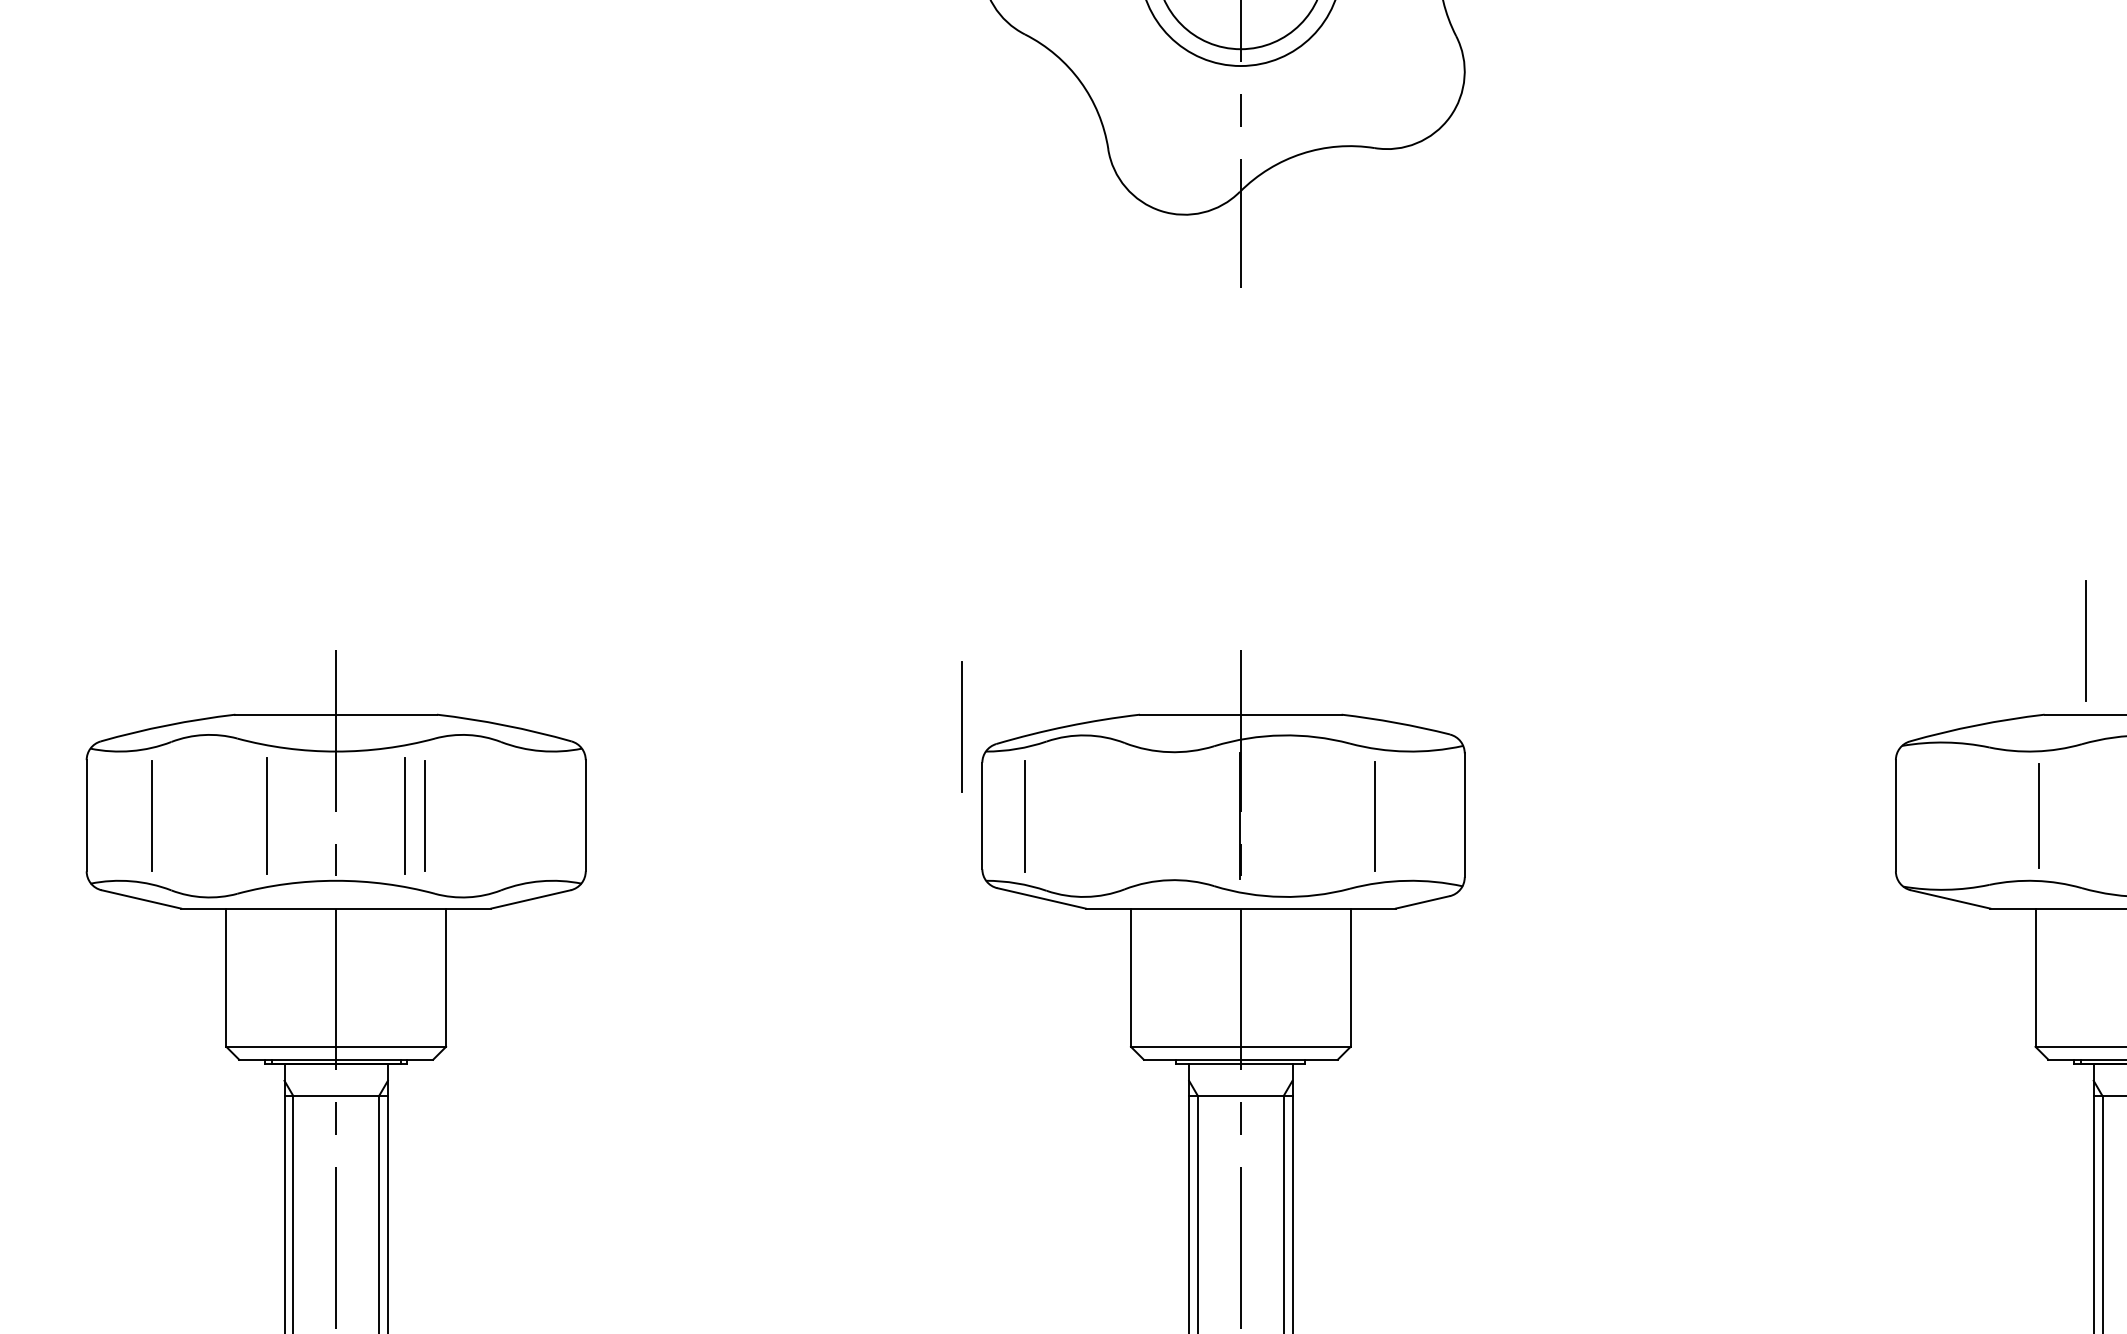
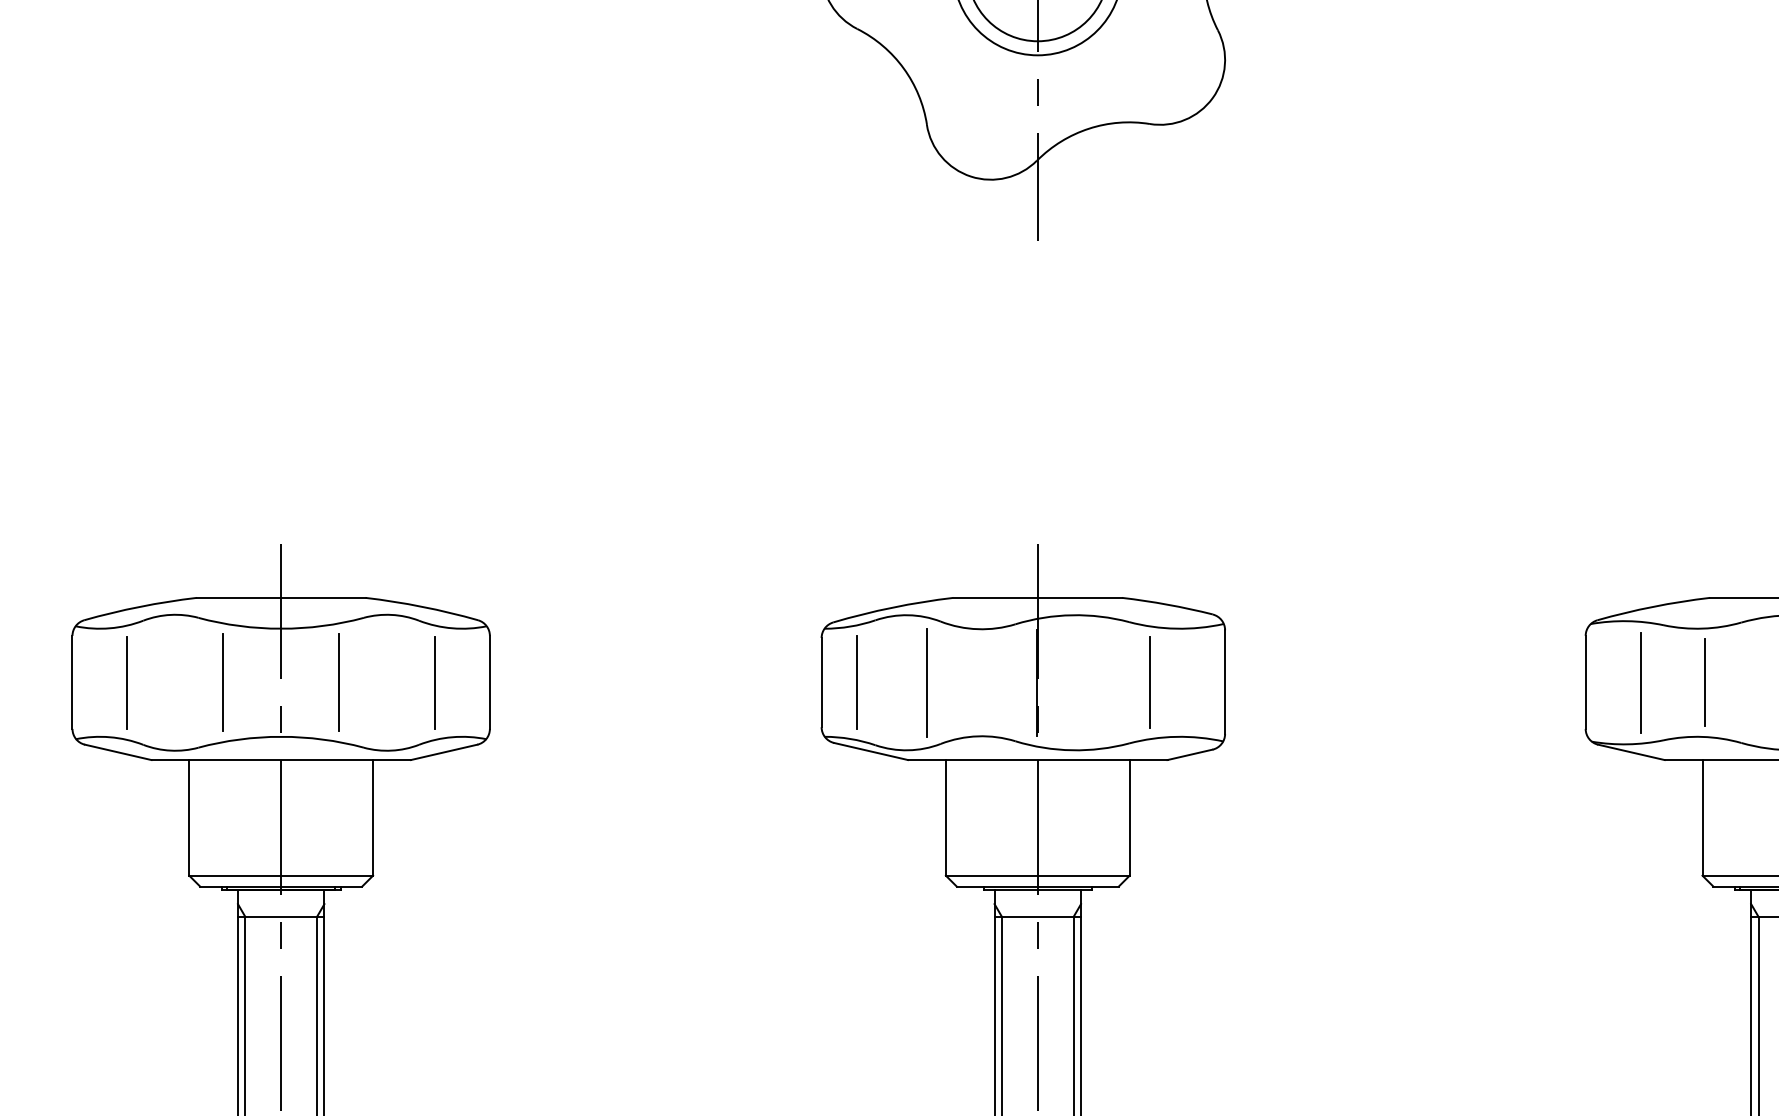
line: (2085, 640) -> (1640, 682), moved
line: (961, 726) -> (926, 682), moved
line: (424, 815) -> (434, 682), moved

